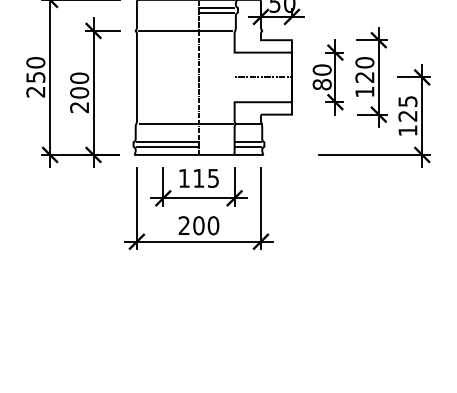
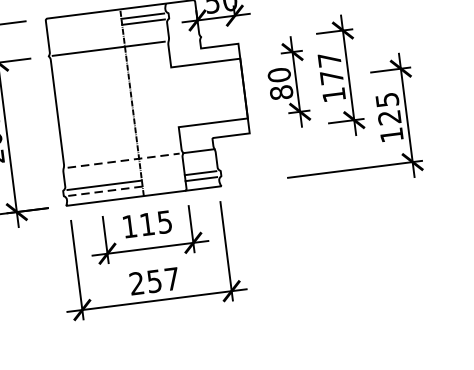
text: (364, 69) -> (330, 68), 120 -> 177
line: (262, 77) -> (208, 93), removed
line: (186, 123) -> (124, 160), solid -> dashed
line: (168, 147) -> (106, 191), solid -> dashed
text: (206, 225) -> (163, 279), 200 -> 257

